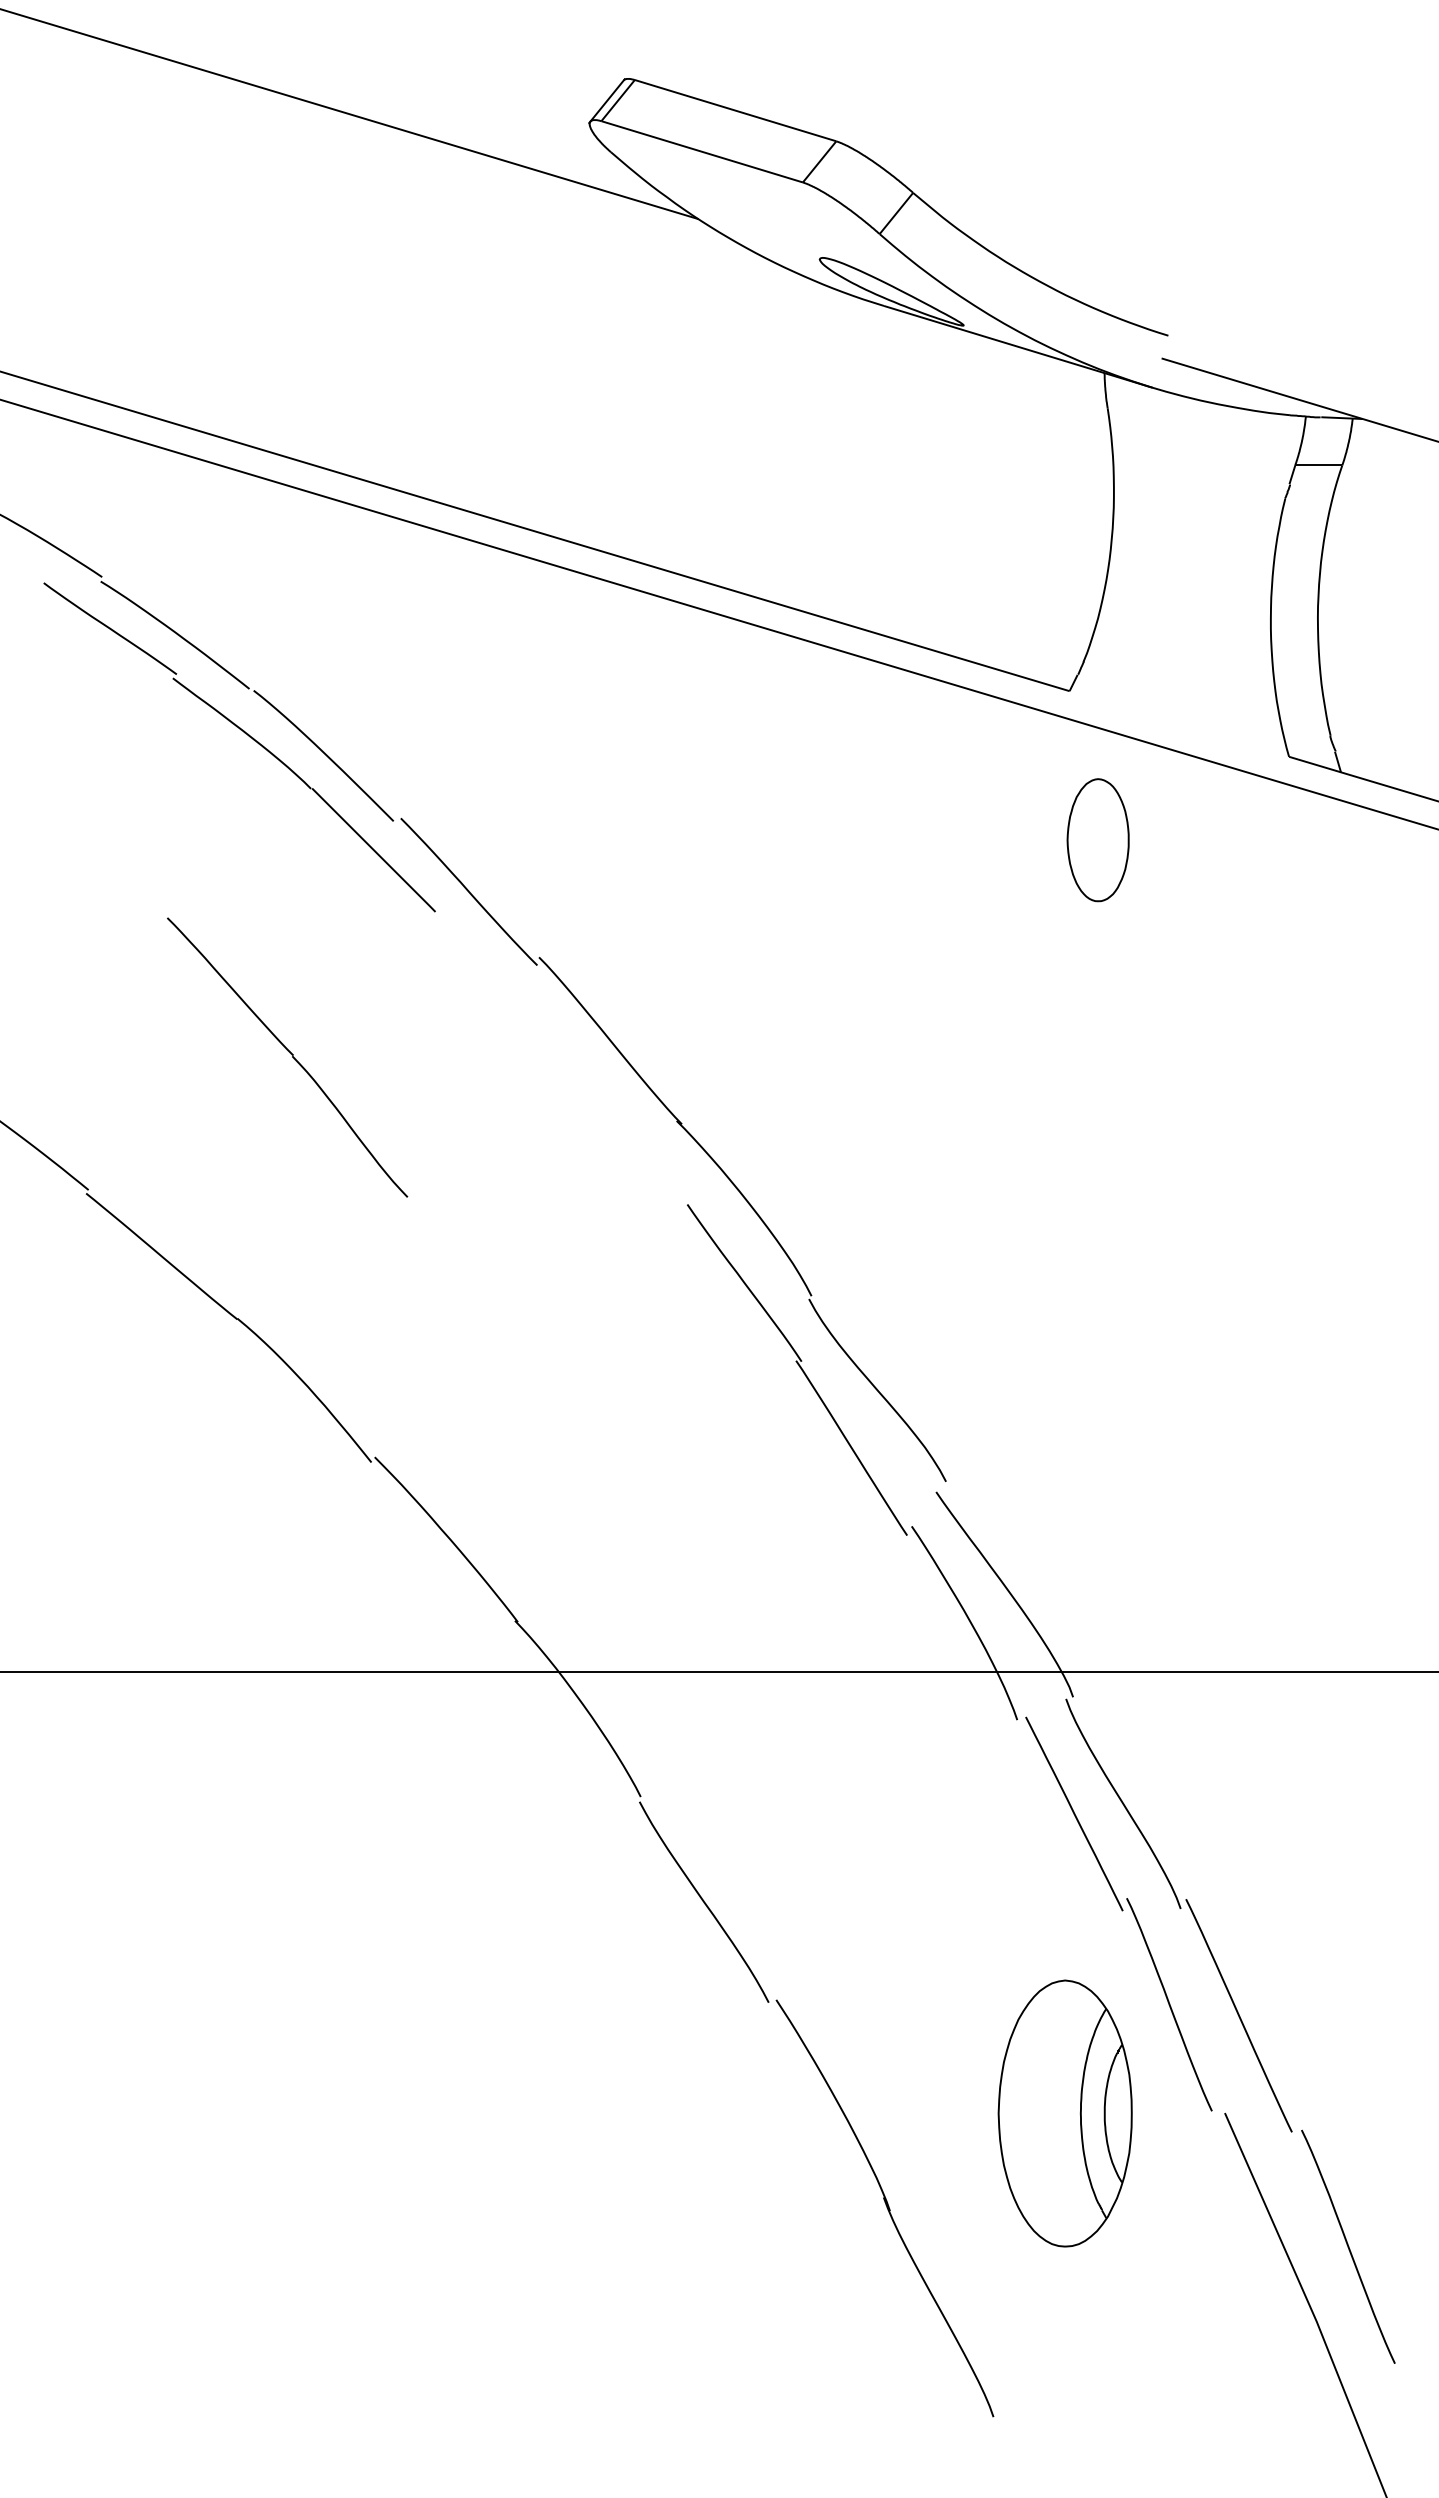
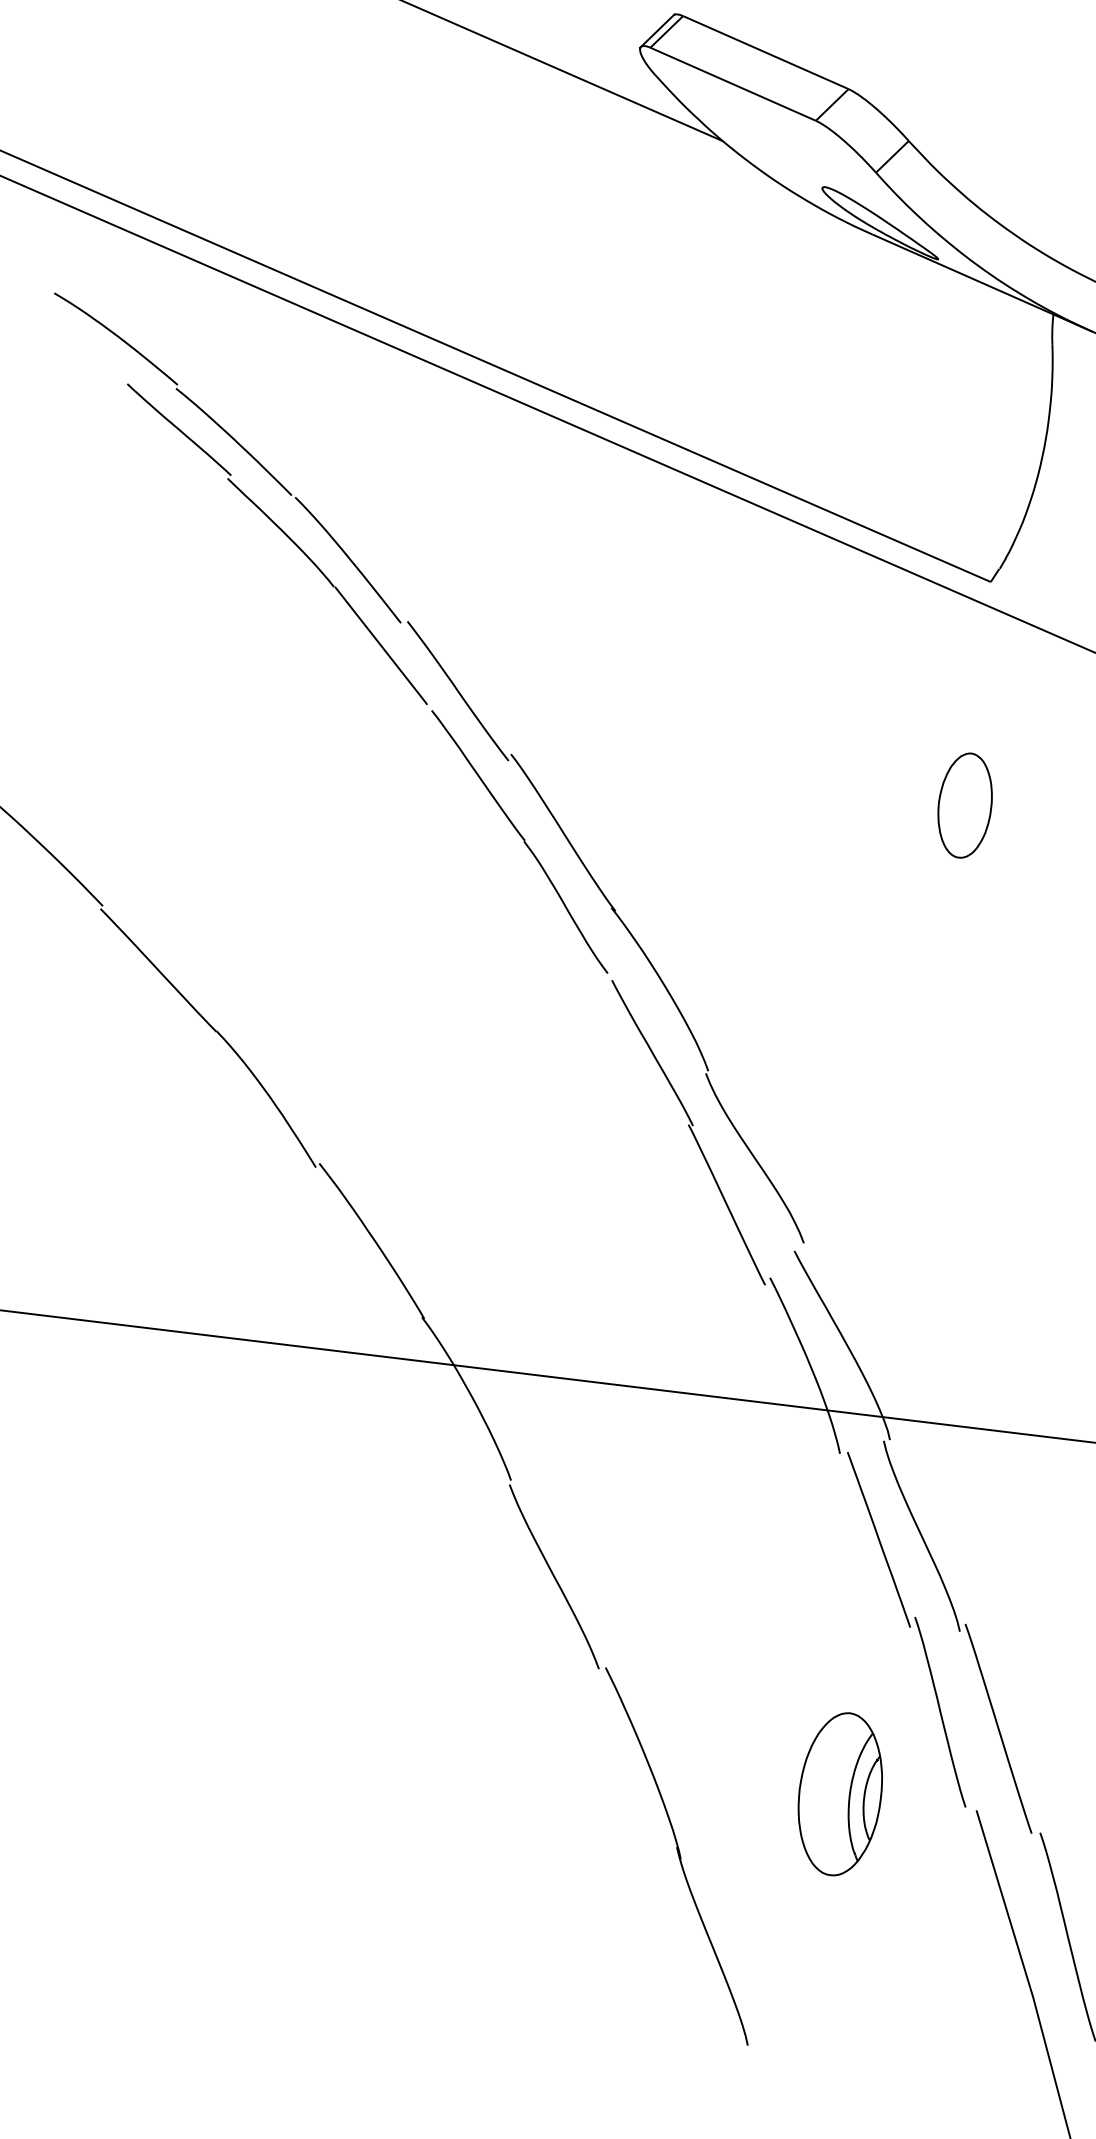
part: (1097, 840) -> (964, 805), moved
part: (287, 1057) -> (519, 841), moved
part: (1064, 2113) -> (839, 1794), size x0.71

